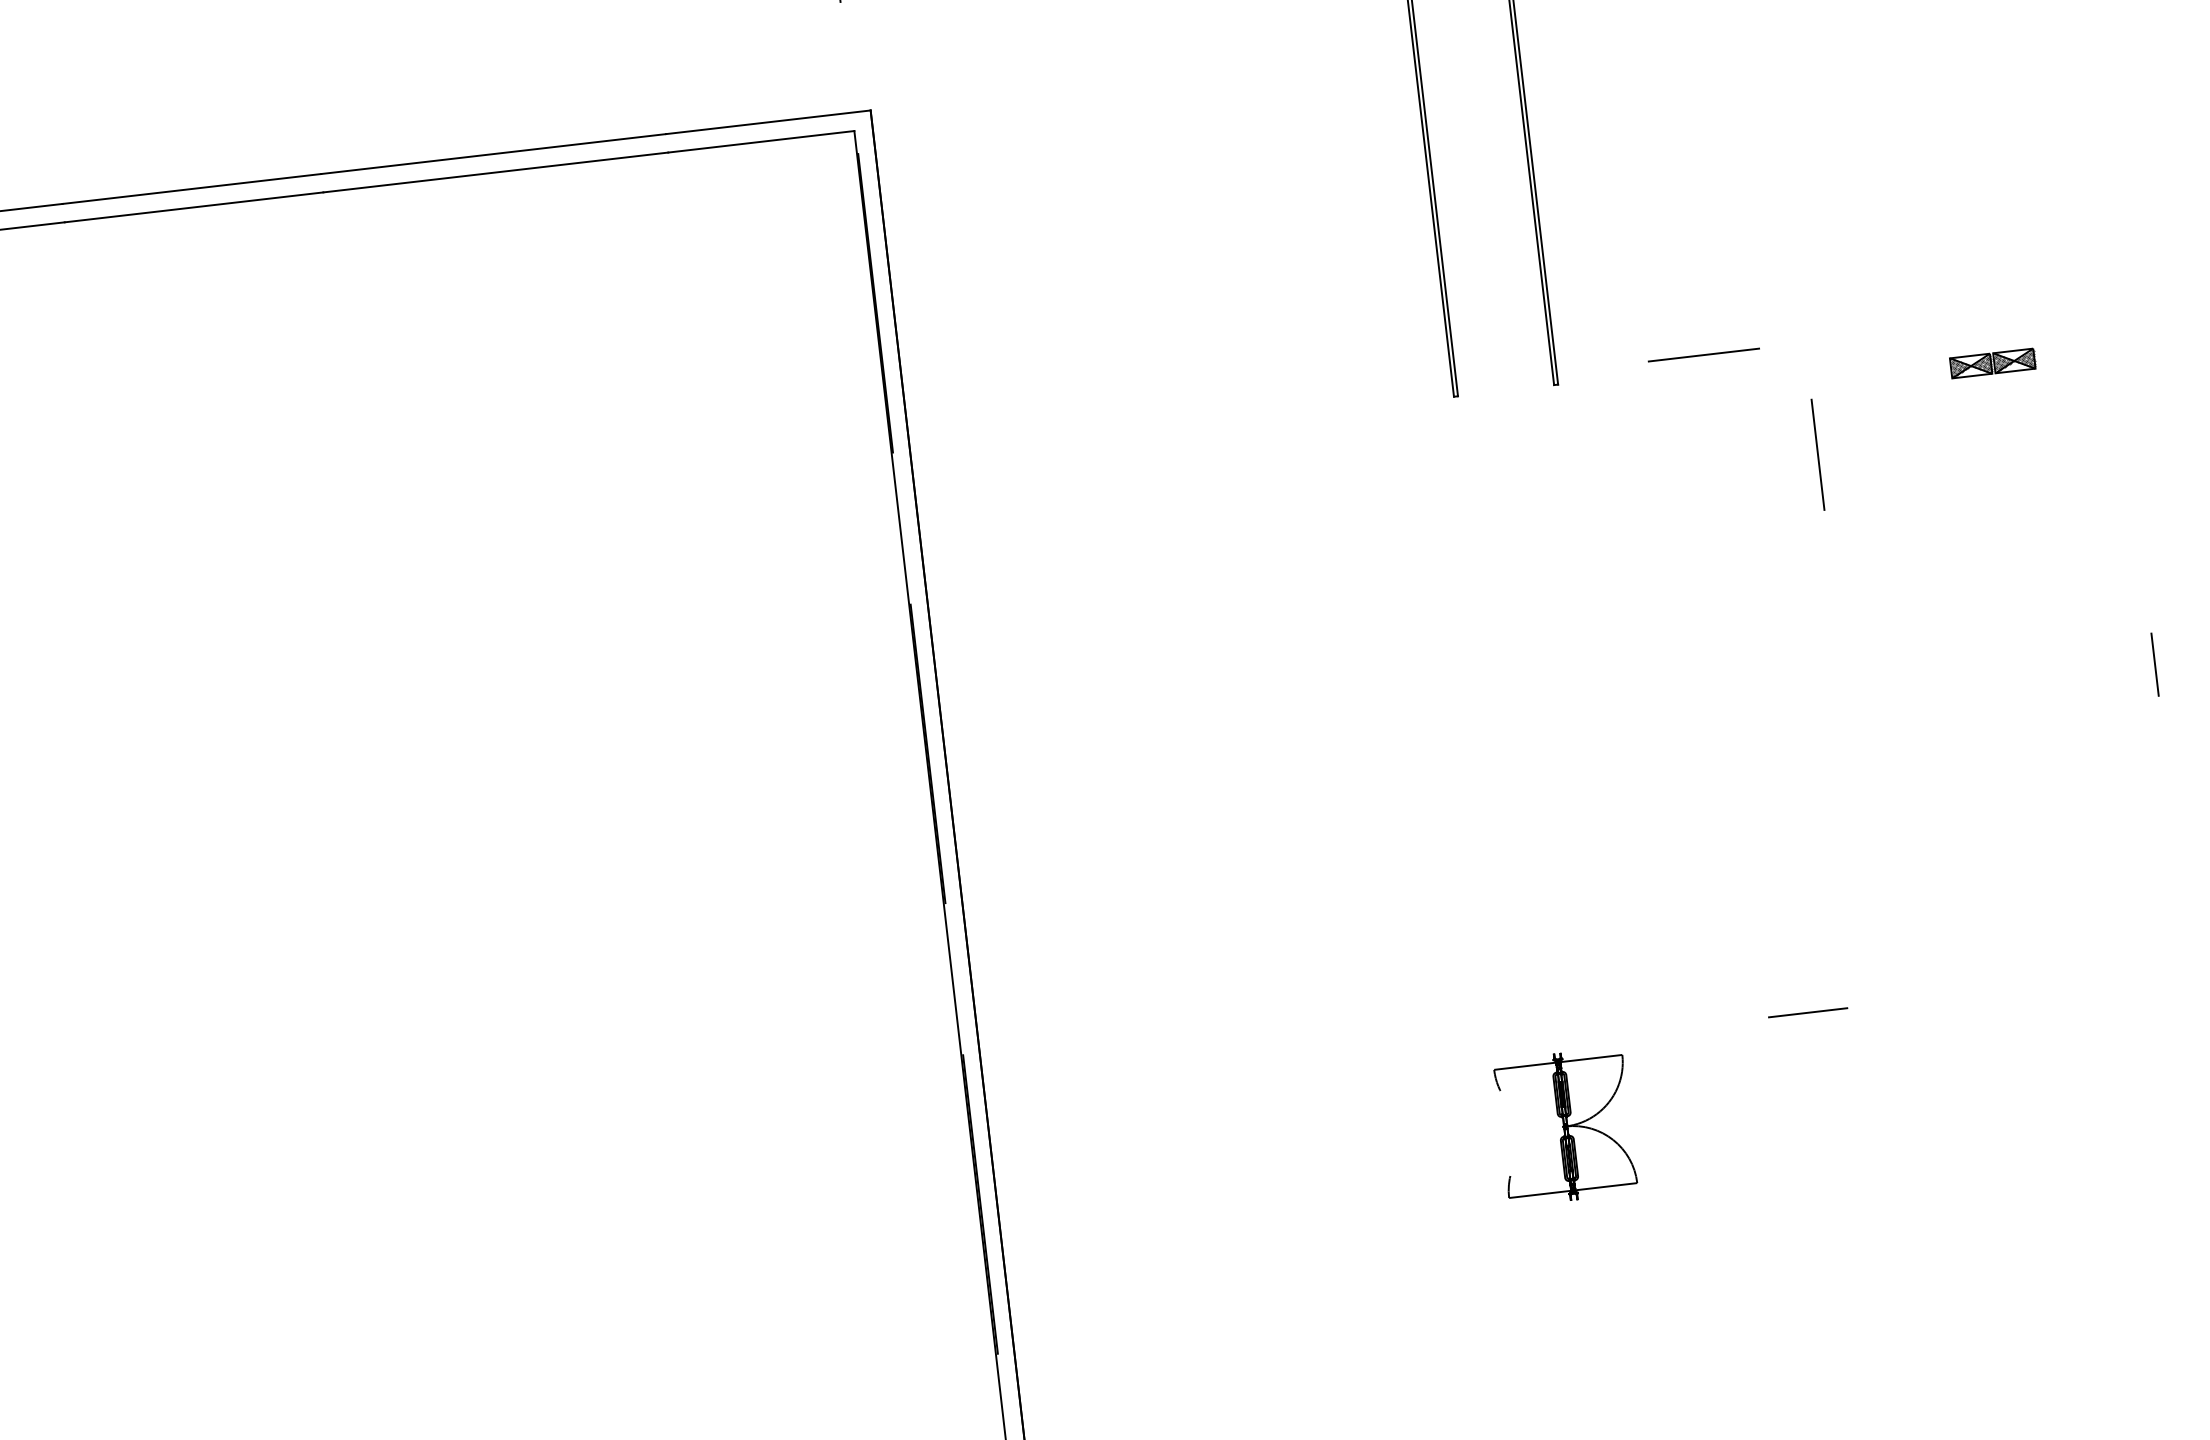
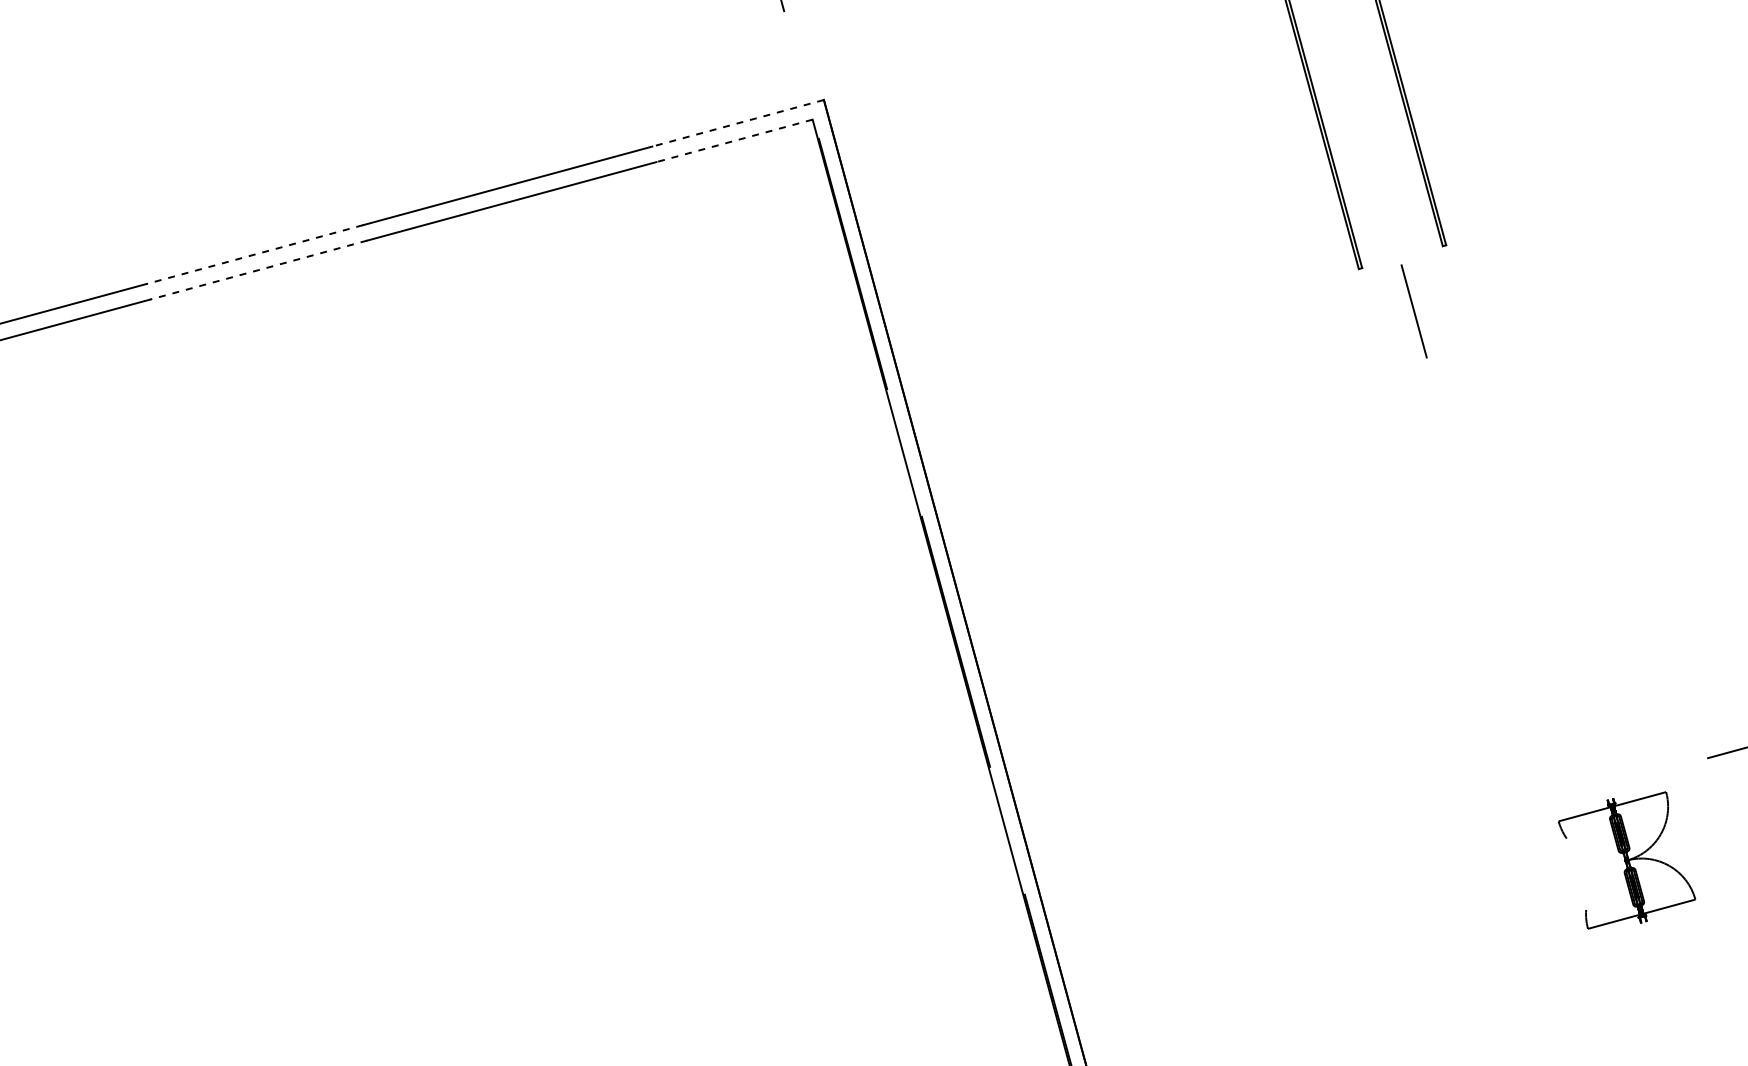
line: (768, 122) -> (738, 123), solid -> dashed
line: (761, 141) -> (734, 140), solid -> dashed
line: (191, 189) -> (254, 255), solid -> dashed
line: (193, 207) -> (258, 270), solid -> dashed
line: (1703, 354) -> (1566, 200), removed
line: (1817, 454) -> (1413, 311), moved
part: (1565, 1126) -> (1626, 860), moved

